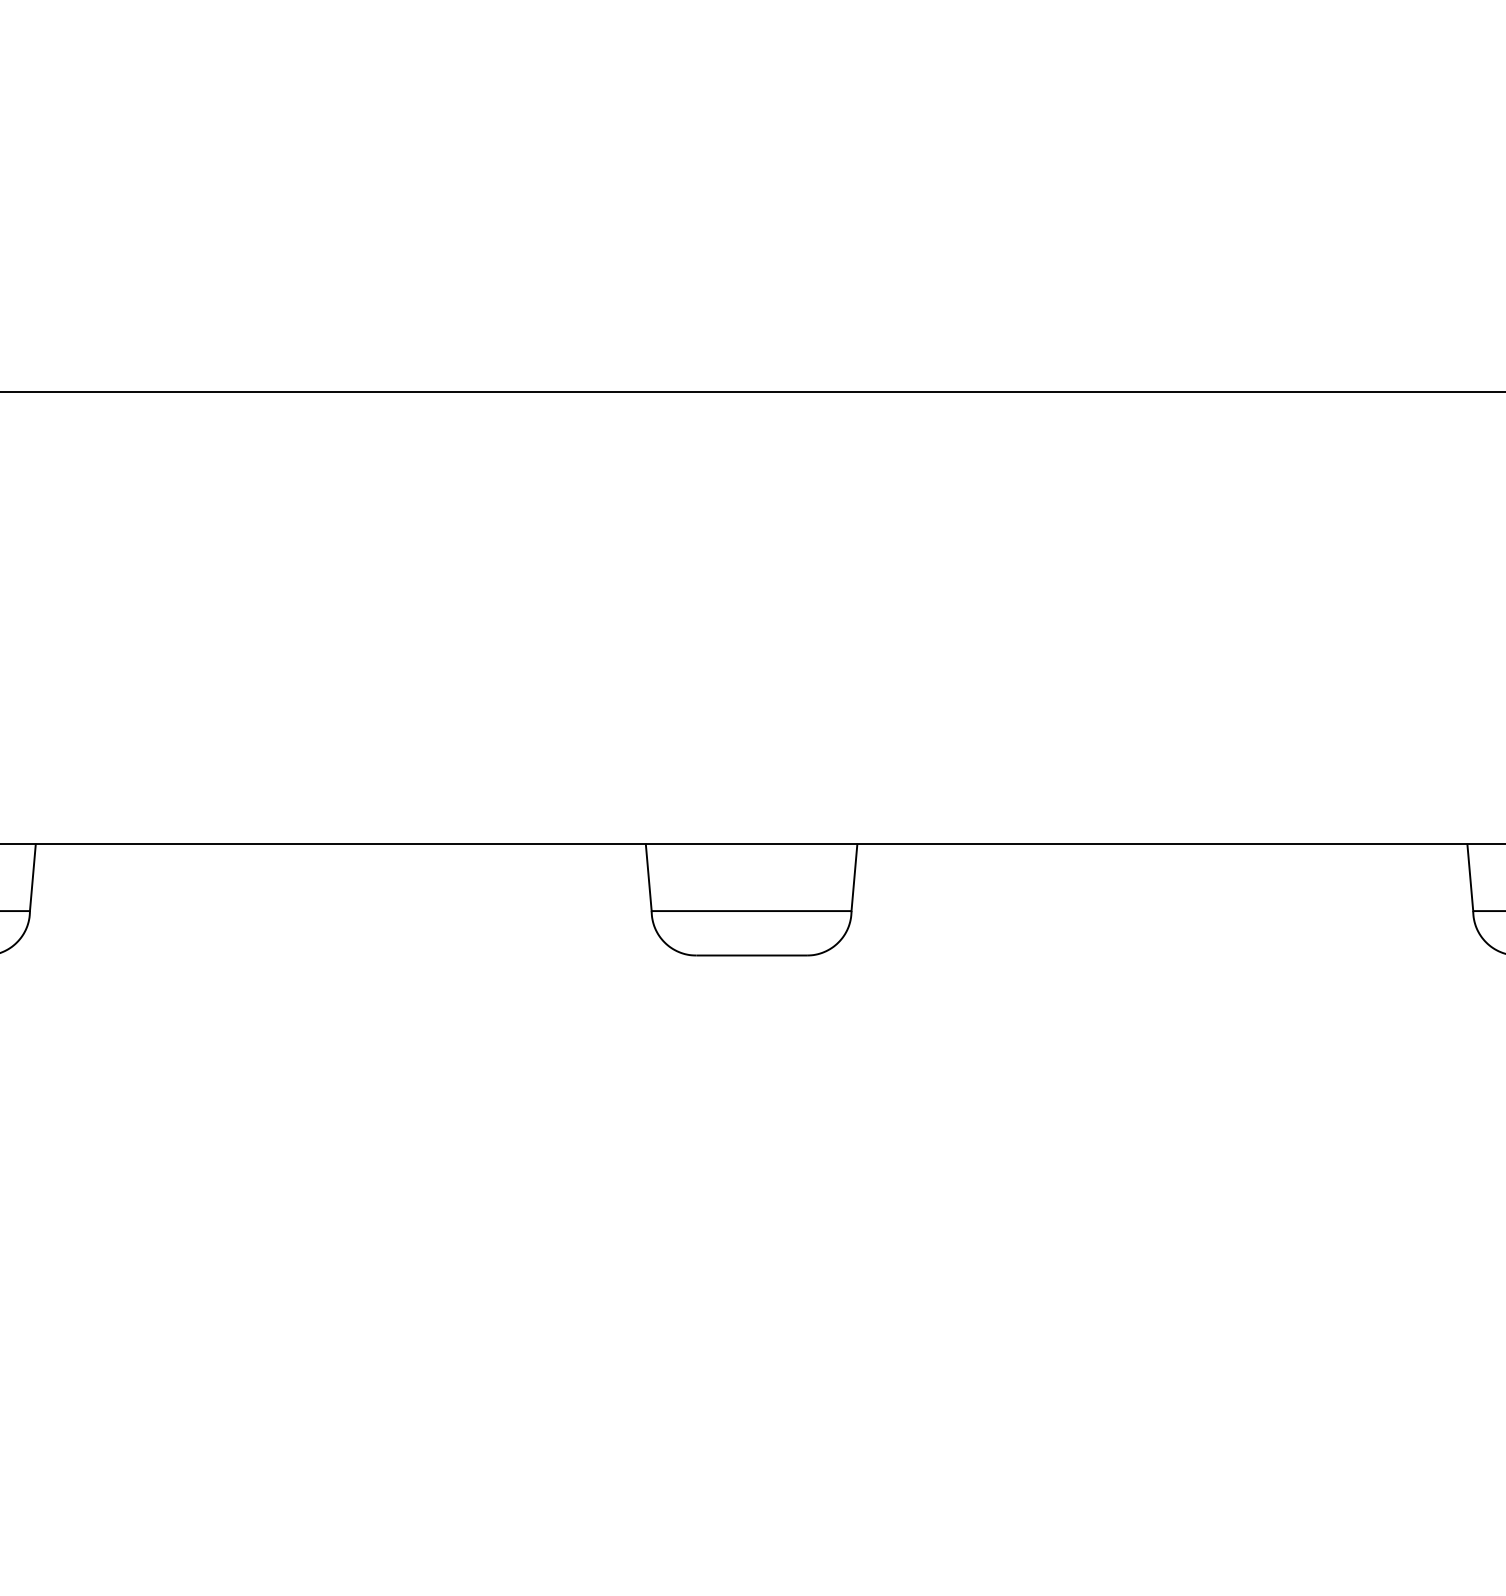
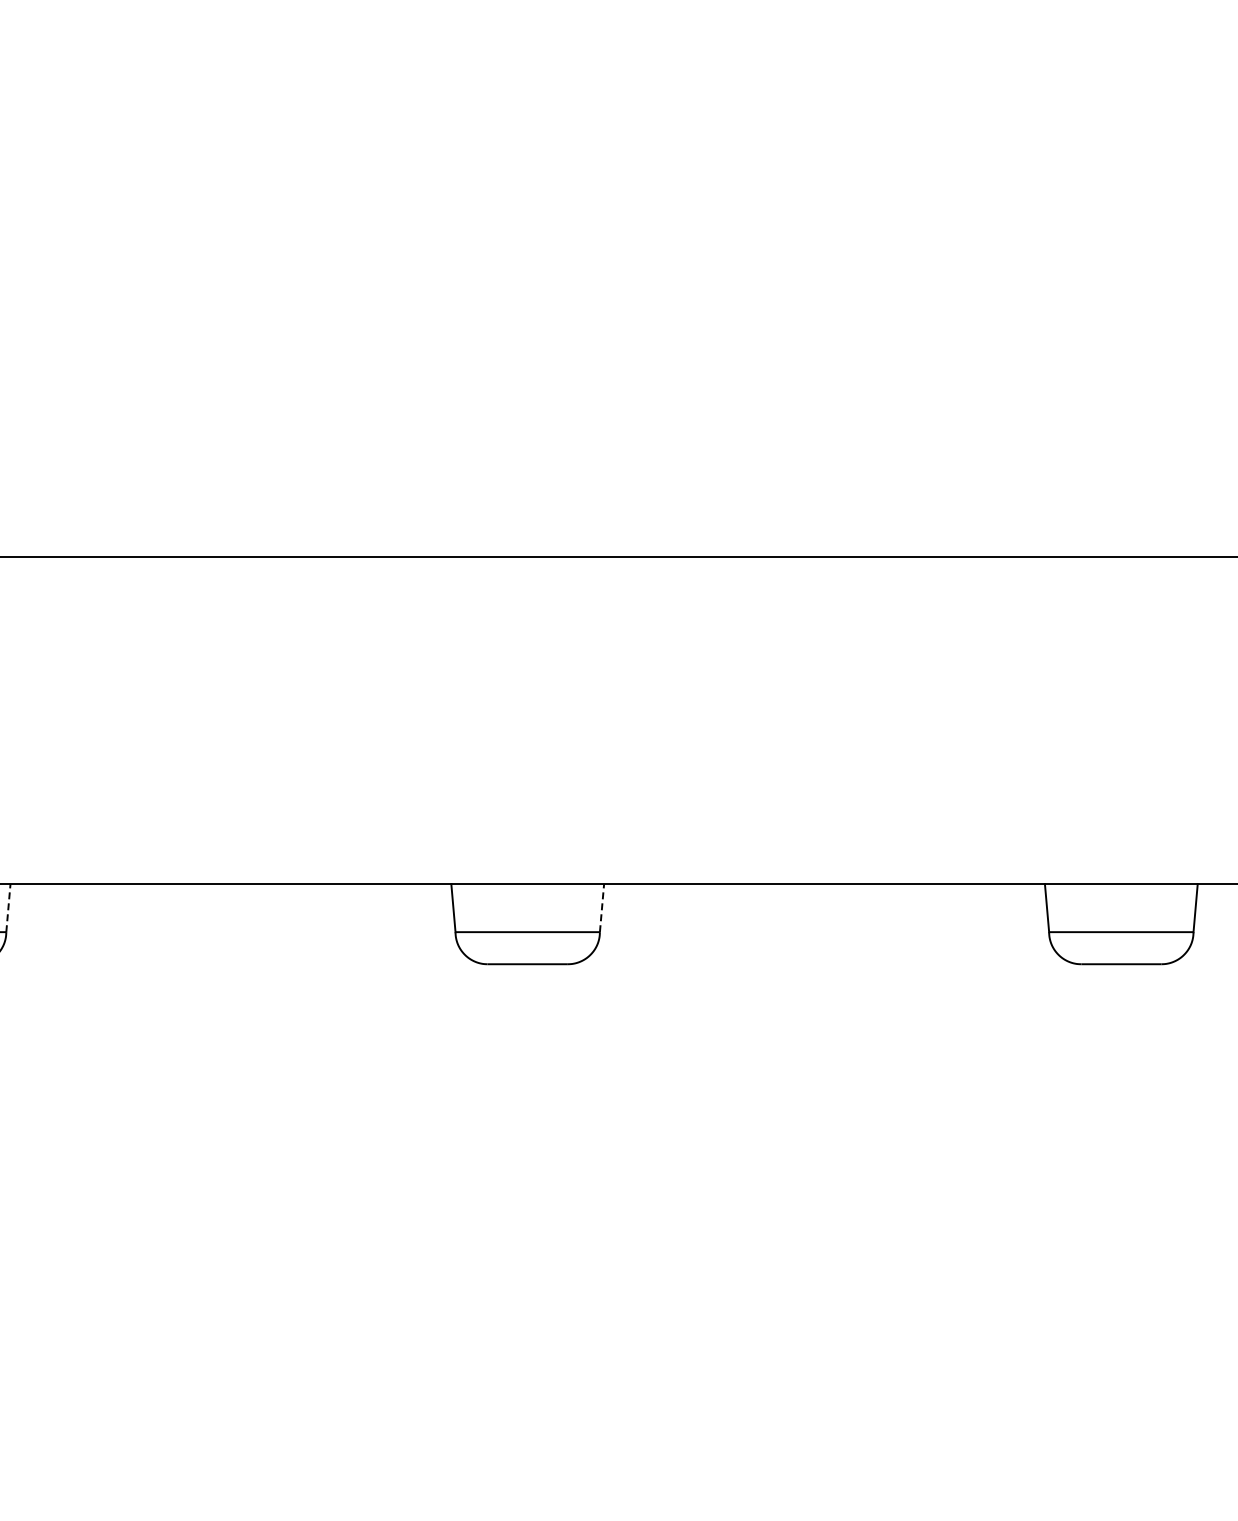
line: (32, 876) -> (8, 907), solid -> dashed
line: (855, 876) -> (602, 907), solid -> dashed

